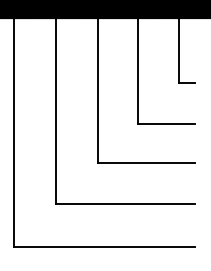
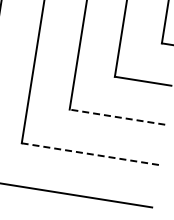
line: (145, 163) -> (116, 117), solid -> dashed
line: (124, 203) -> (89, 153), solid -> dashed

